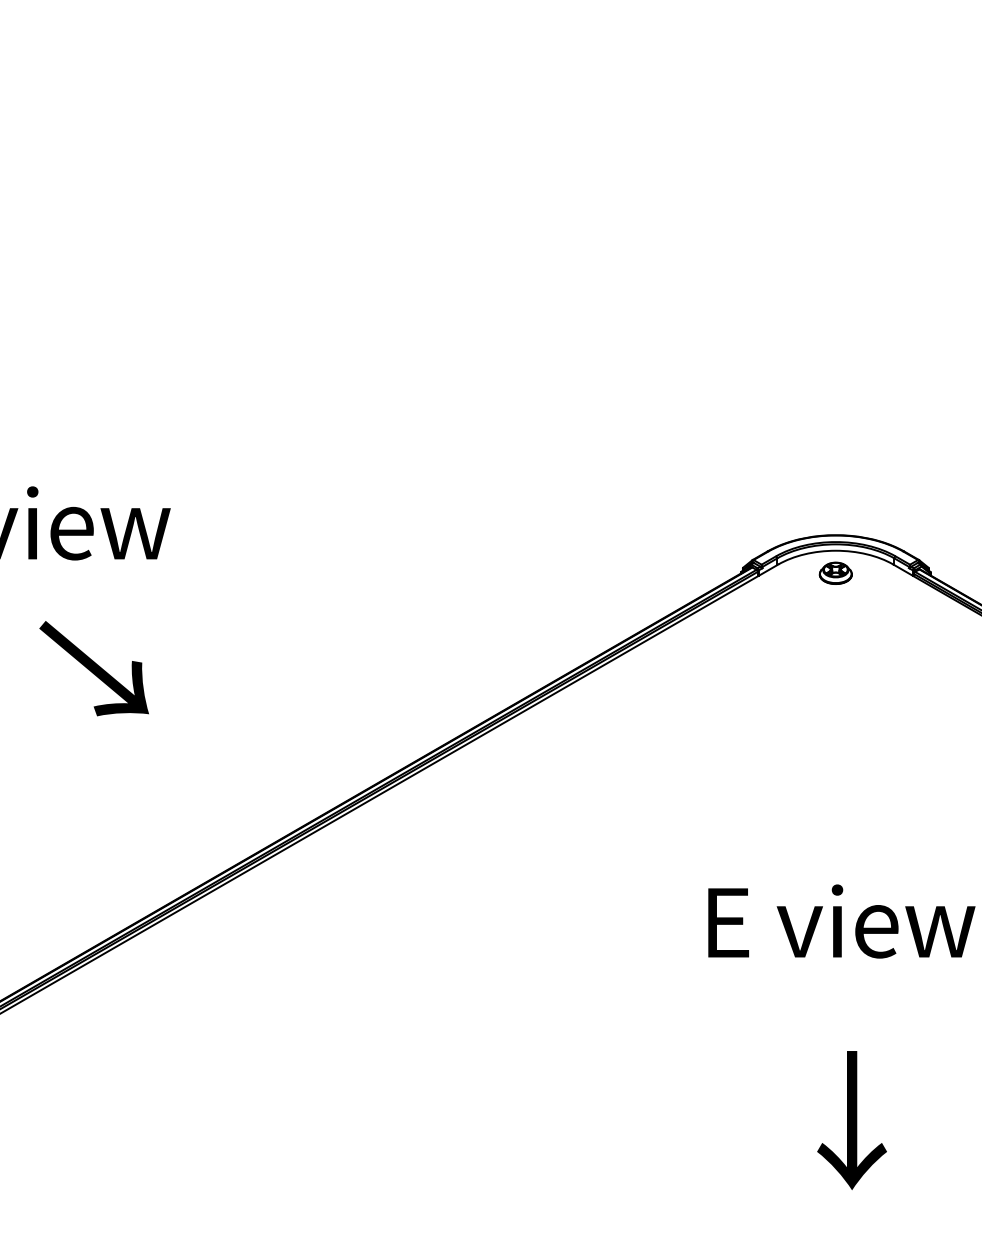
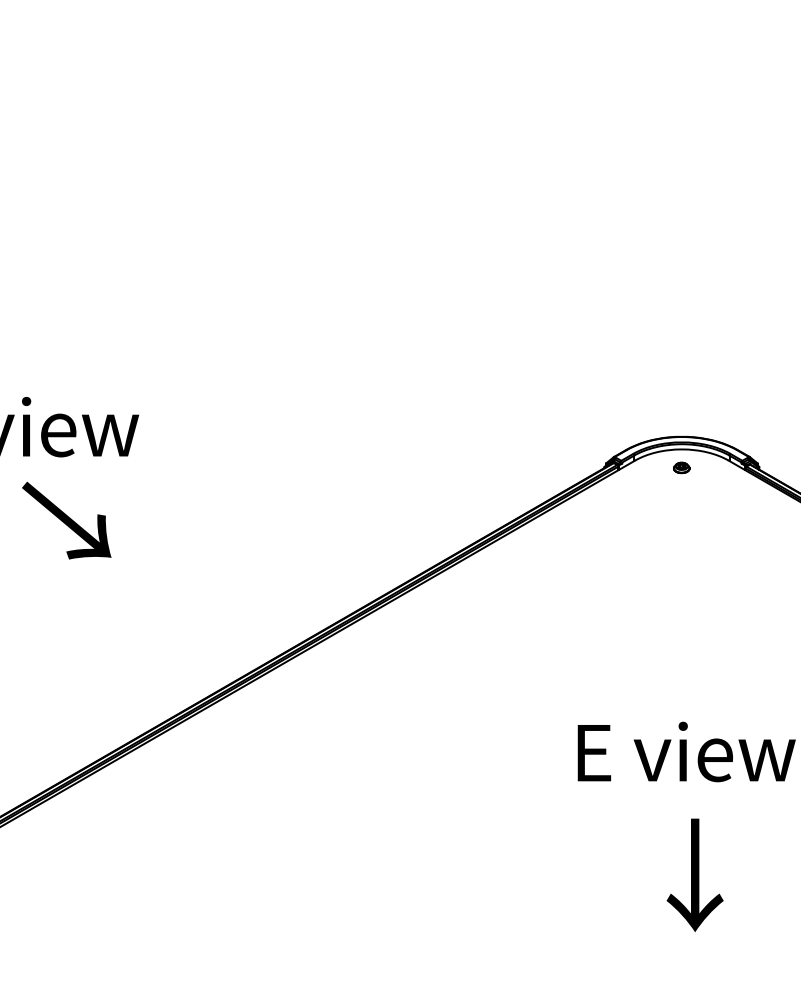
part: (835, 572) -> (681, 467), size x0.6
text: (93, 668) -> (66, 520), moved
text: (851, 1119) -> (694, 874), moved

